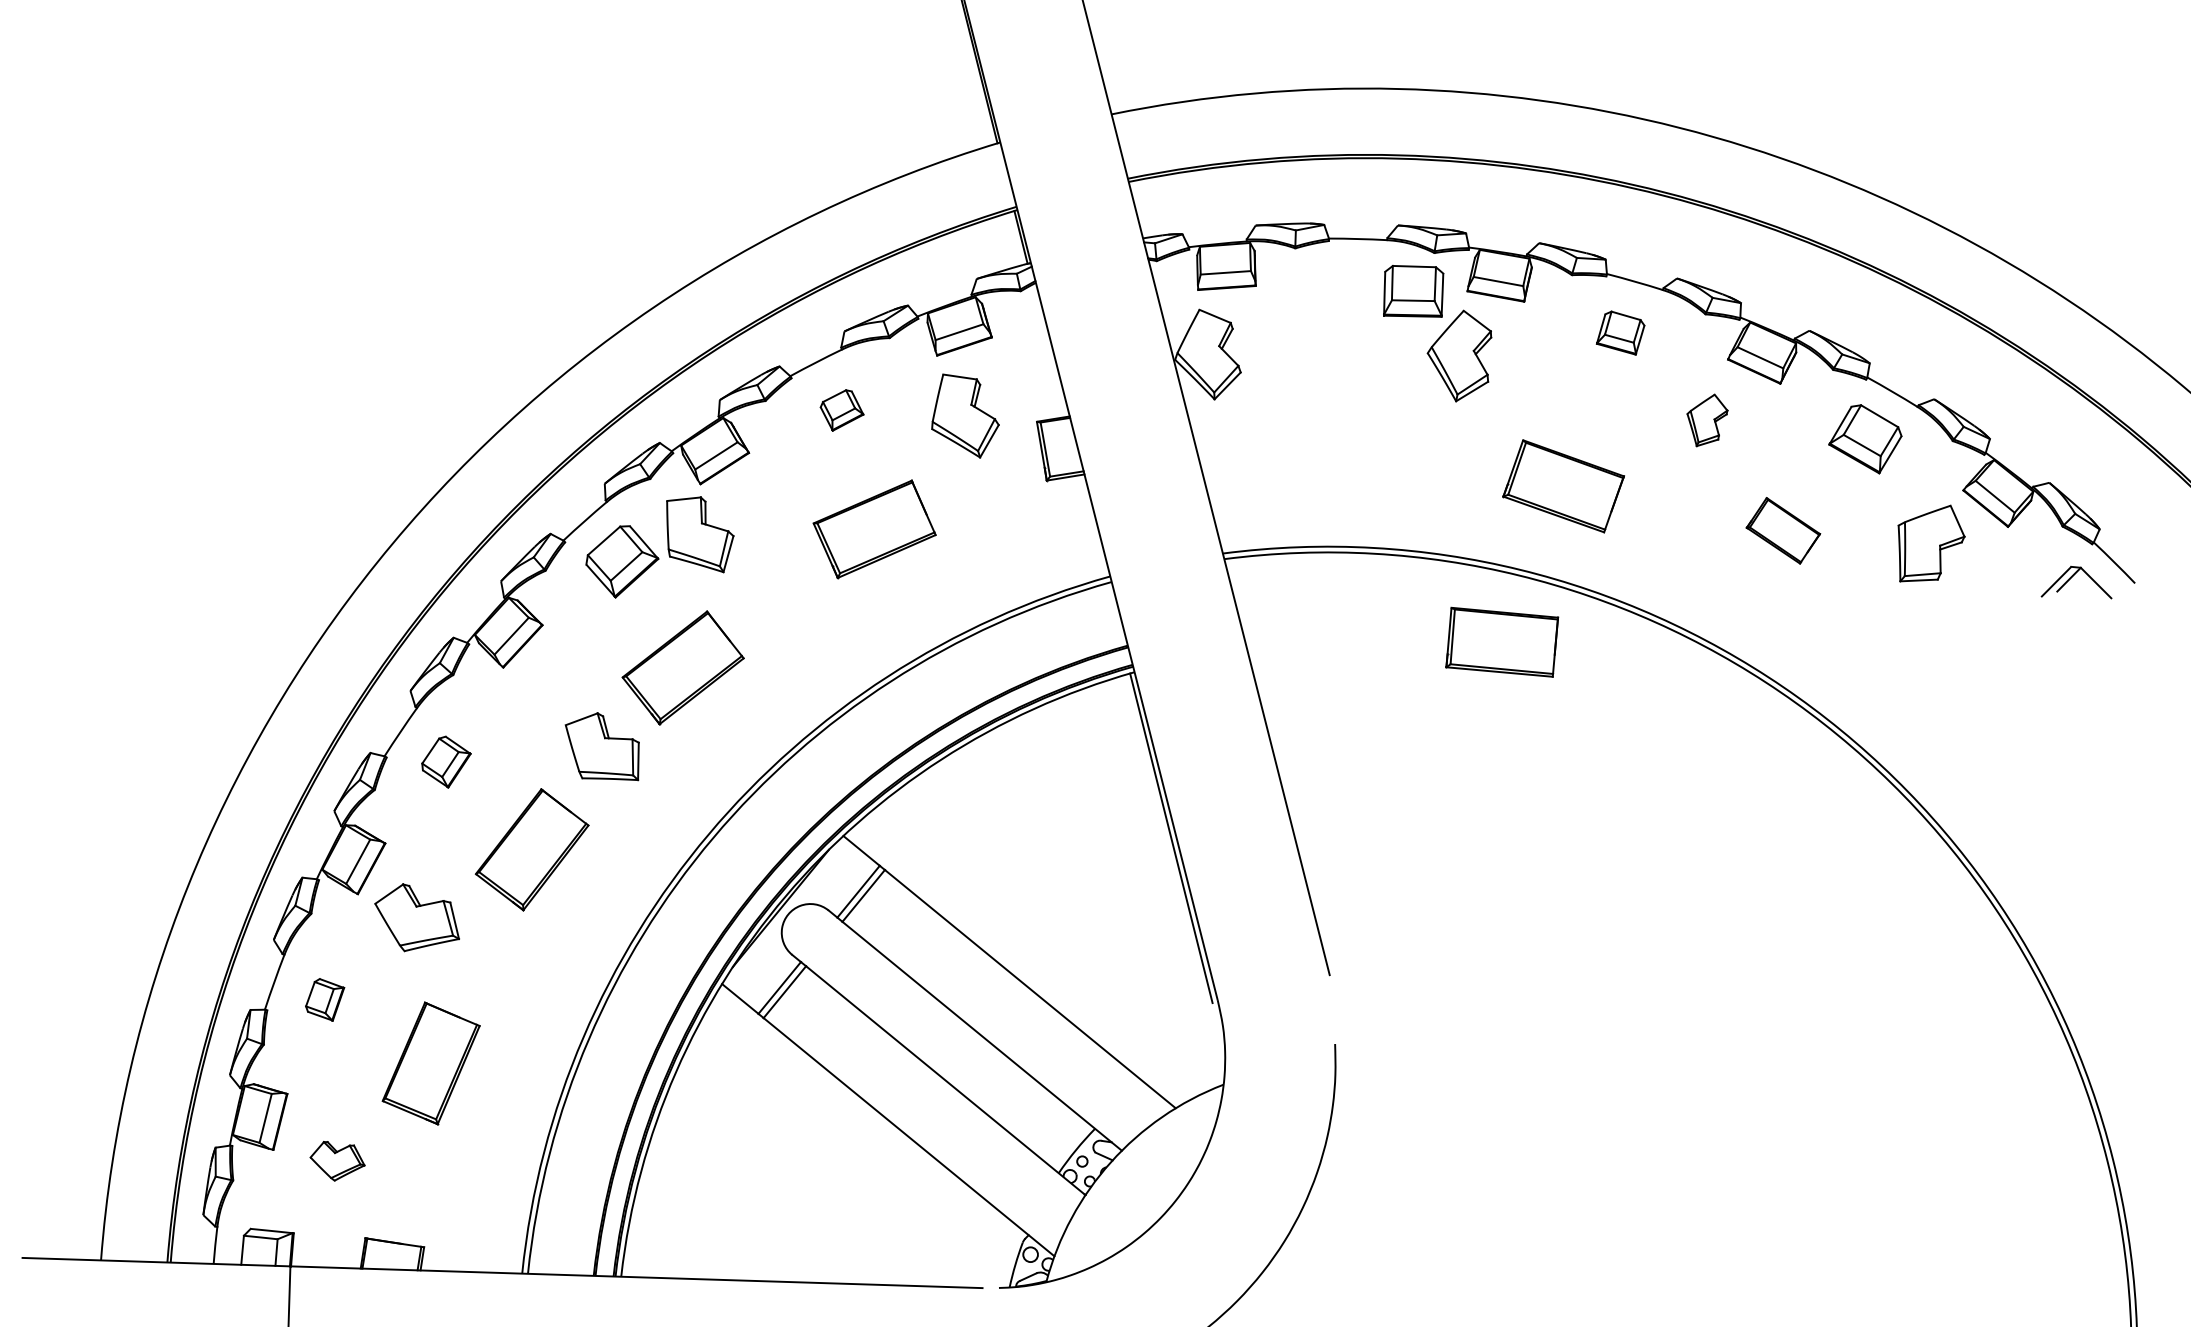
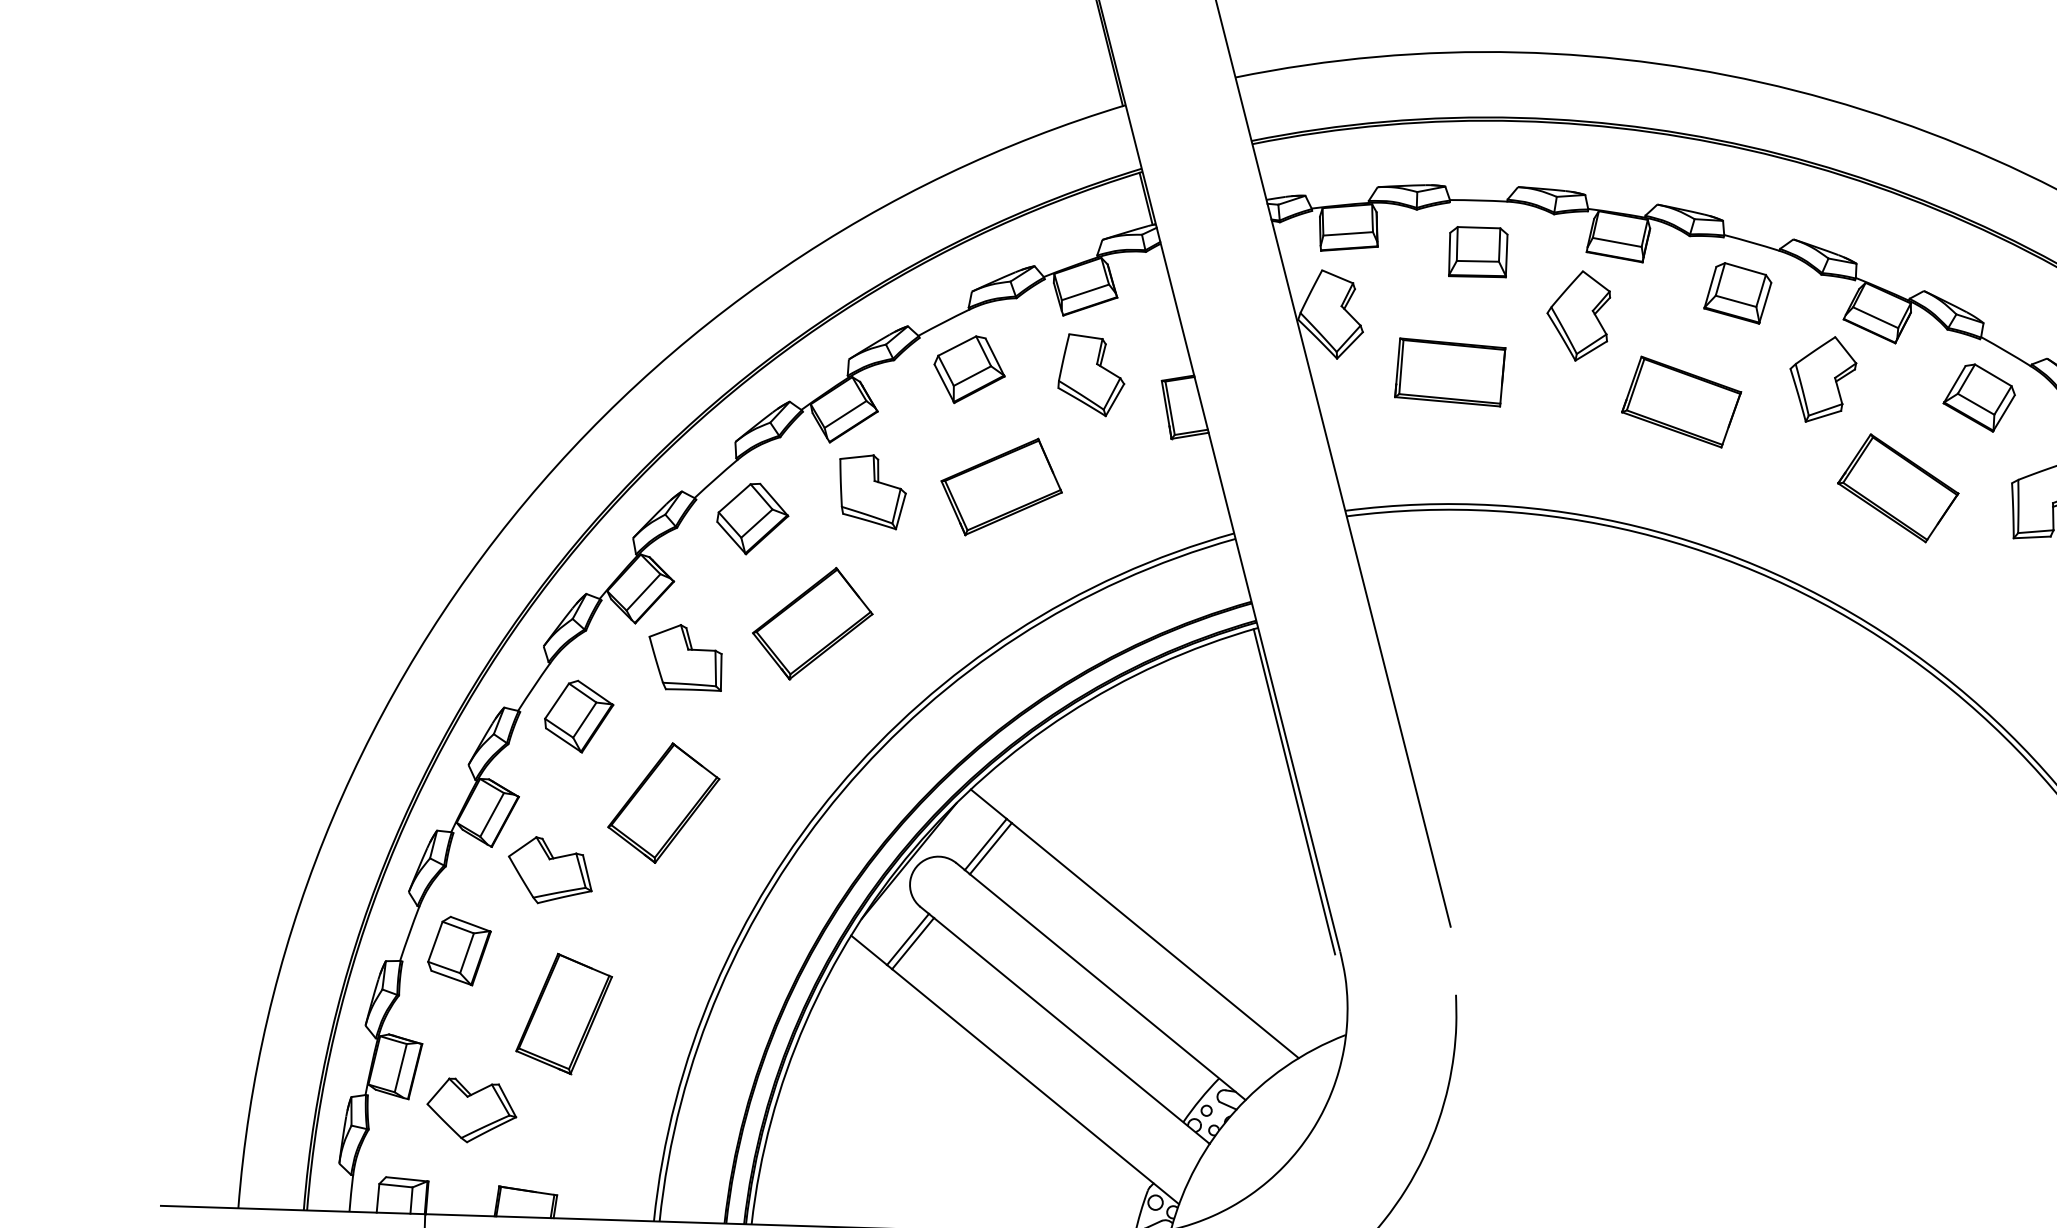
part: (1413, 291) -> (1478, 252), moved
part: (1620, 332) -> (1737, 292), size x1.43
part: (841, 410) -> (968, 369), size x1.67
part: (1707, 420) -> (1823, 379), size x1.67
part: (1563, 486) -> (1681, 402), moved
part: (1783, 530) -> (1898, 488), size x1.67
part: (700, 534) -> (873, 492), moved
part: (1502, 641) -> (1450, 371), moved
part: (601, 746) -> (684, 657), moved
part: (446, 761) -> (579, 716), size x1.43
part: (324, 999) -> (458, 950), size x1.67
part: (337, 1161) -> (471, 1110), size x1.67

